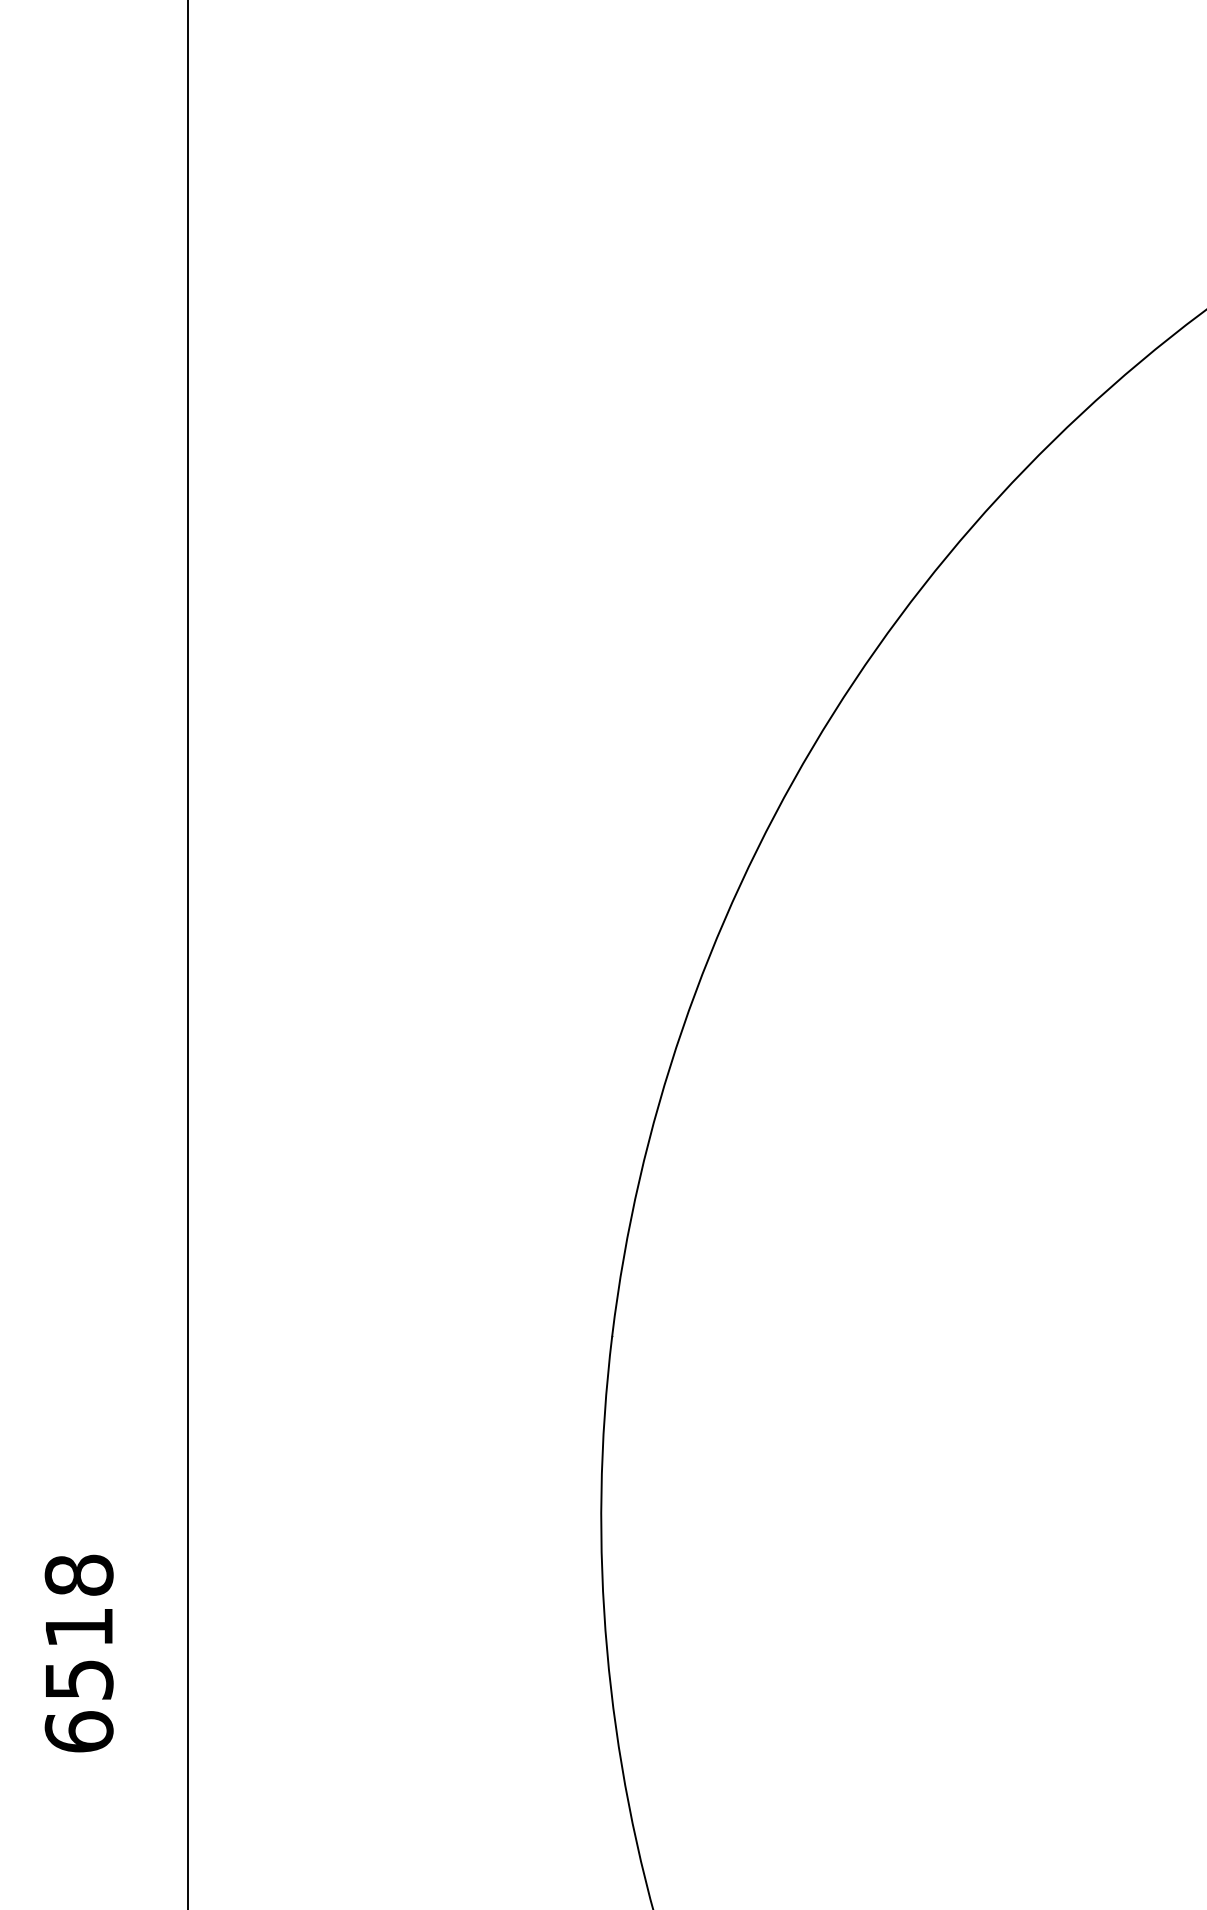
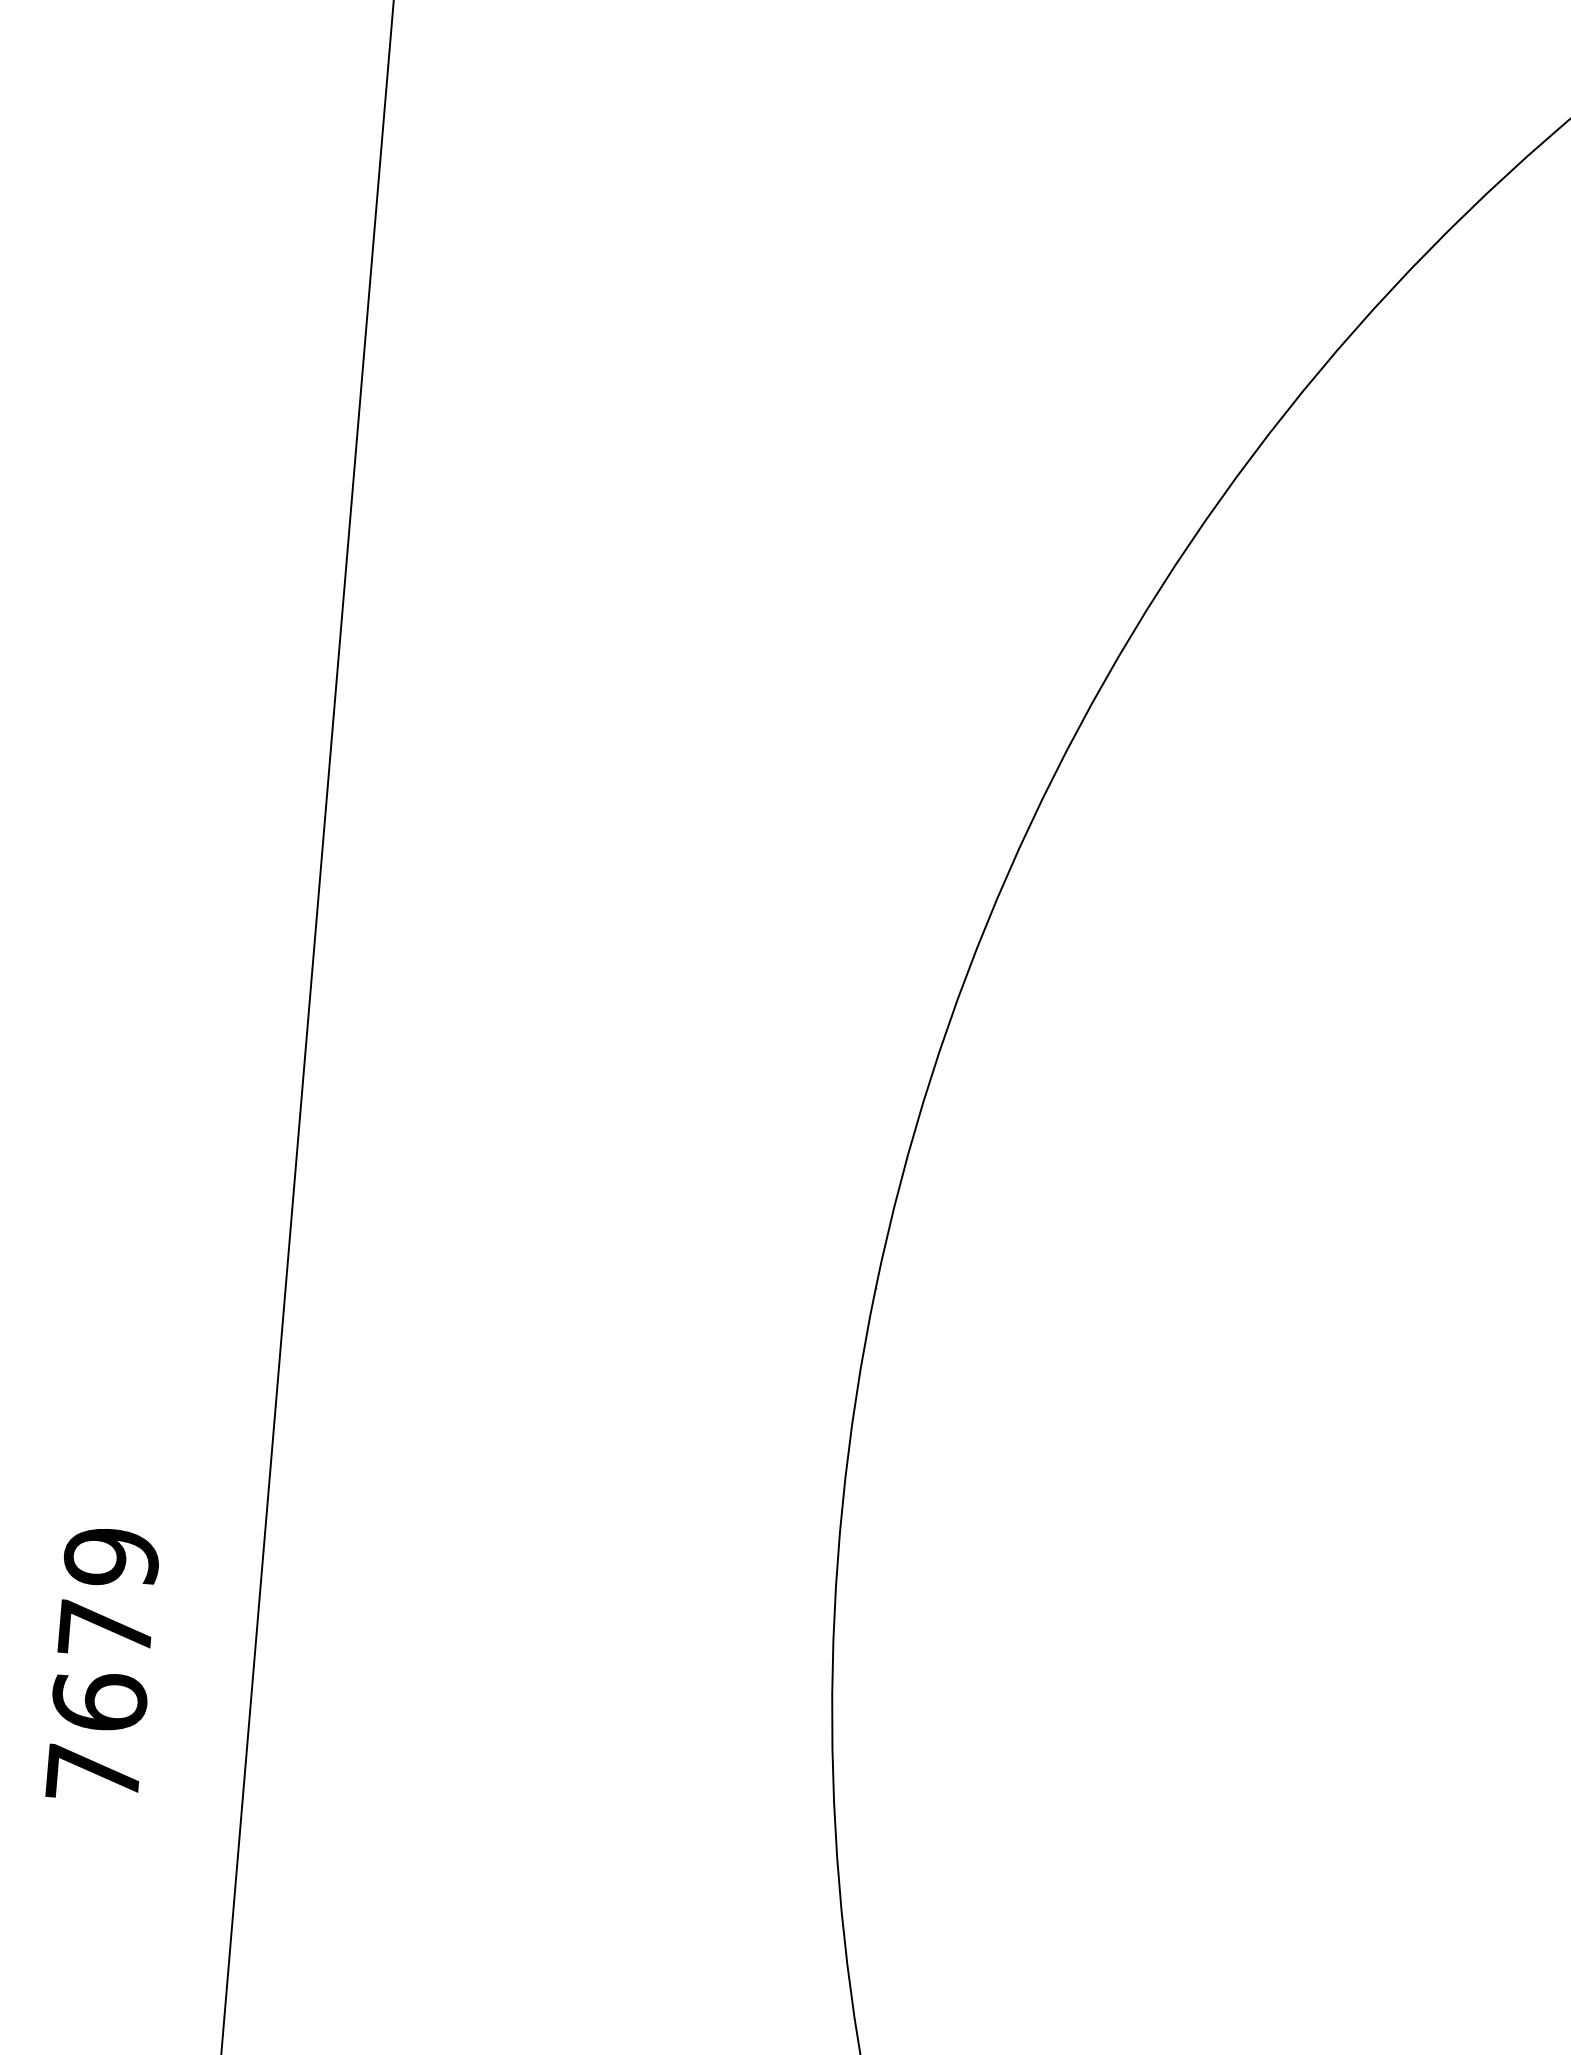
text: (78, 1653) -> (101, 1665), 6518 -> 7679

